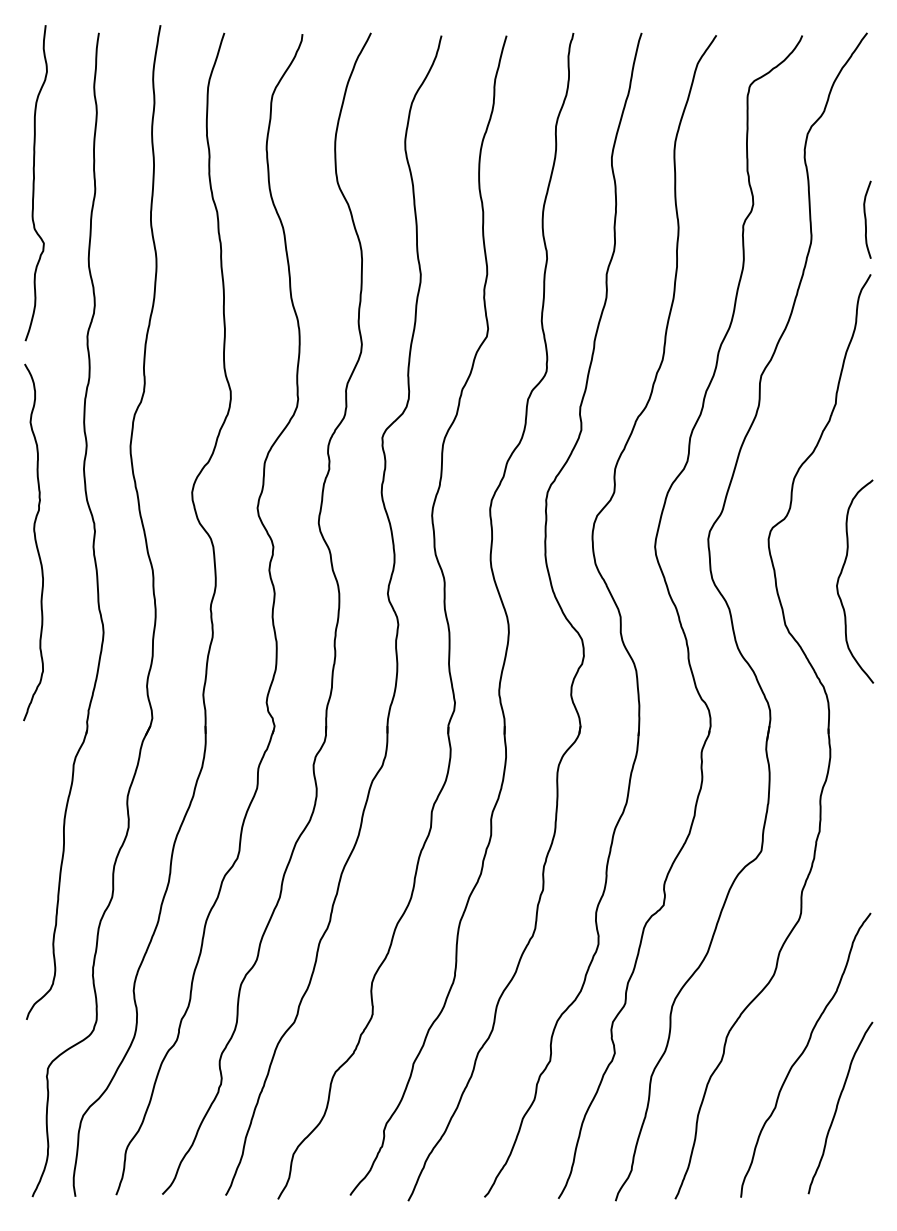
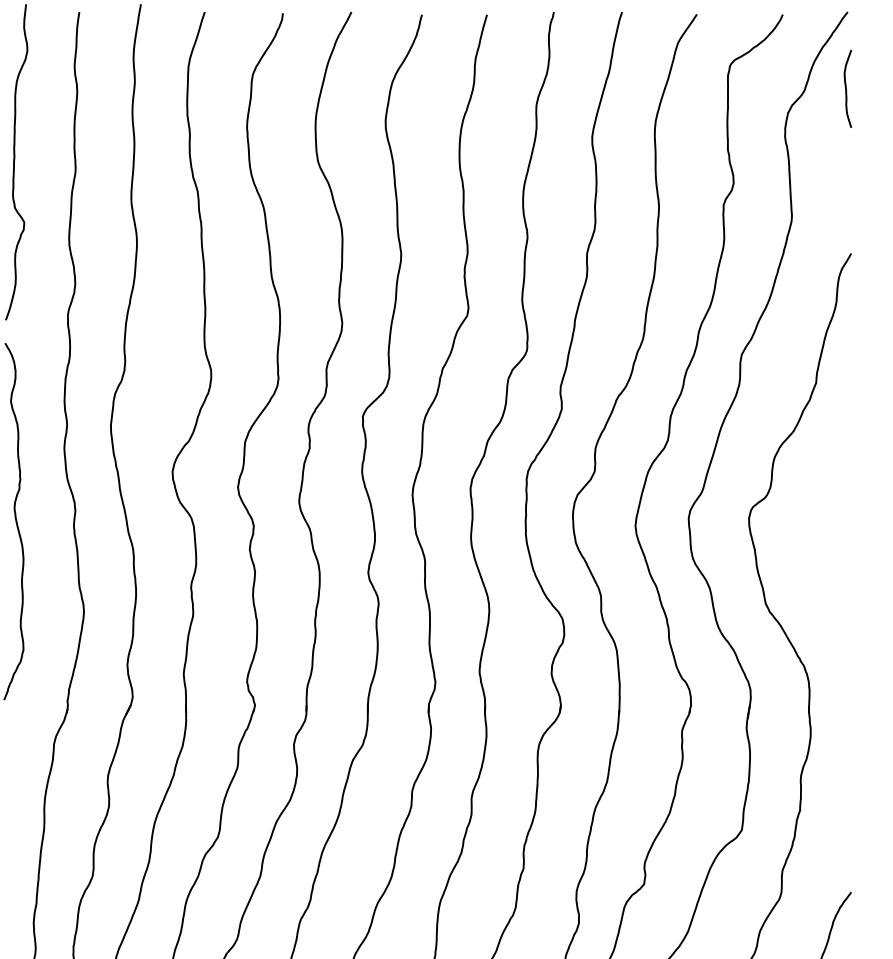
curve: (866, 219) -> (846, 88), moved
curve: (841, 574) -> (821, 553), removed

